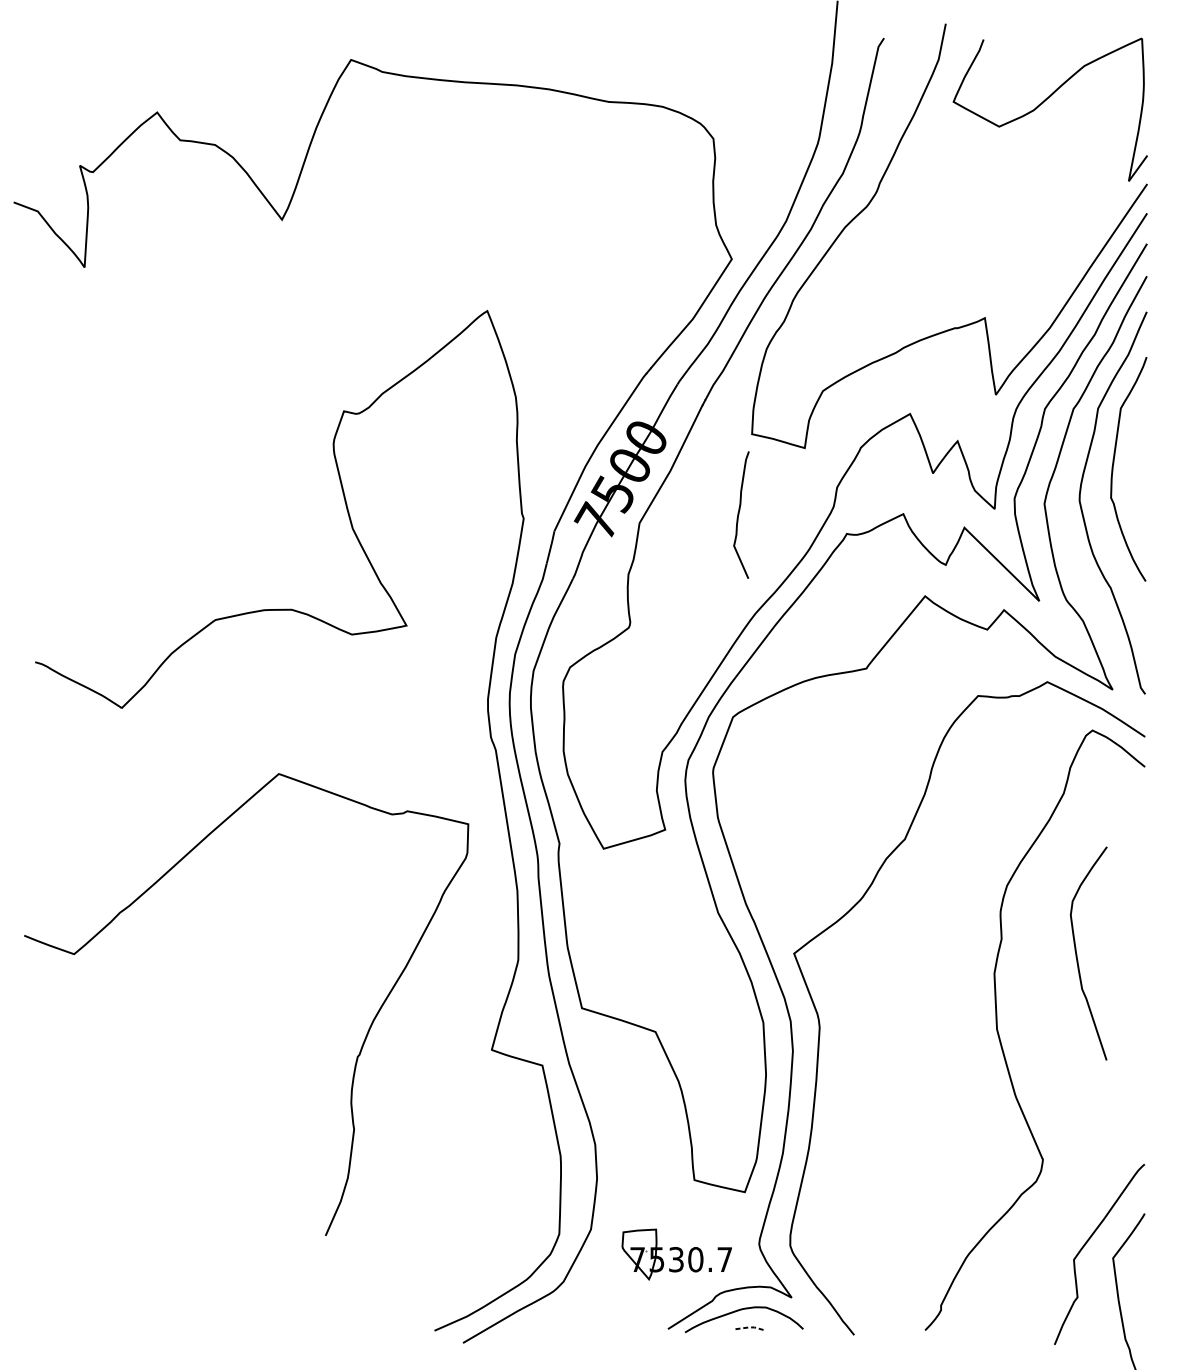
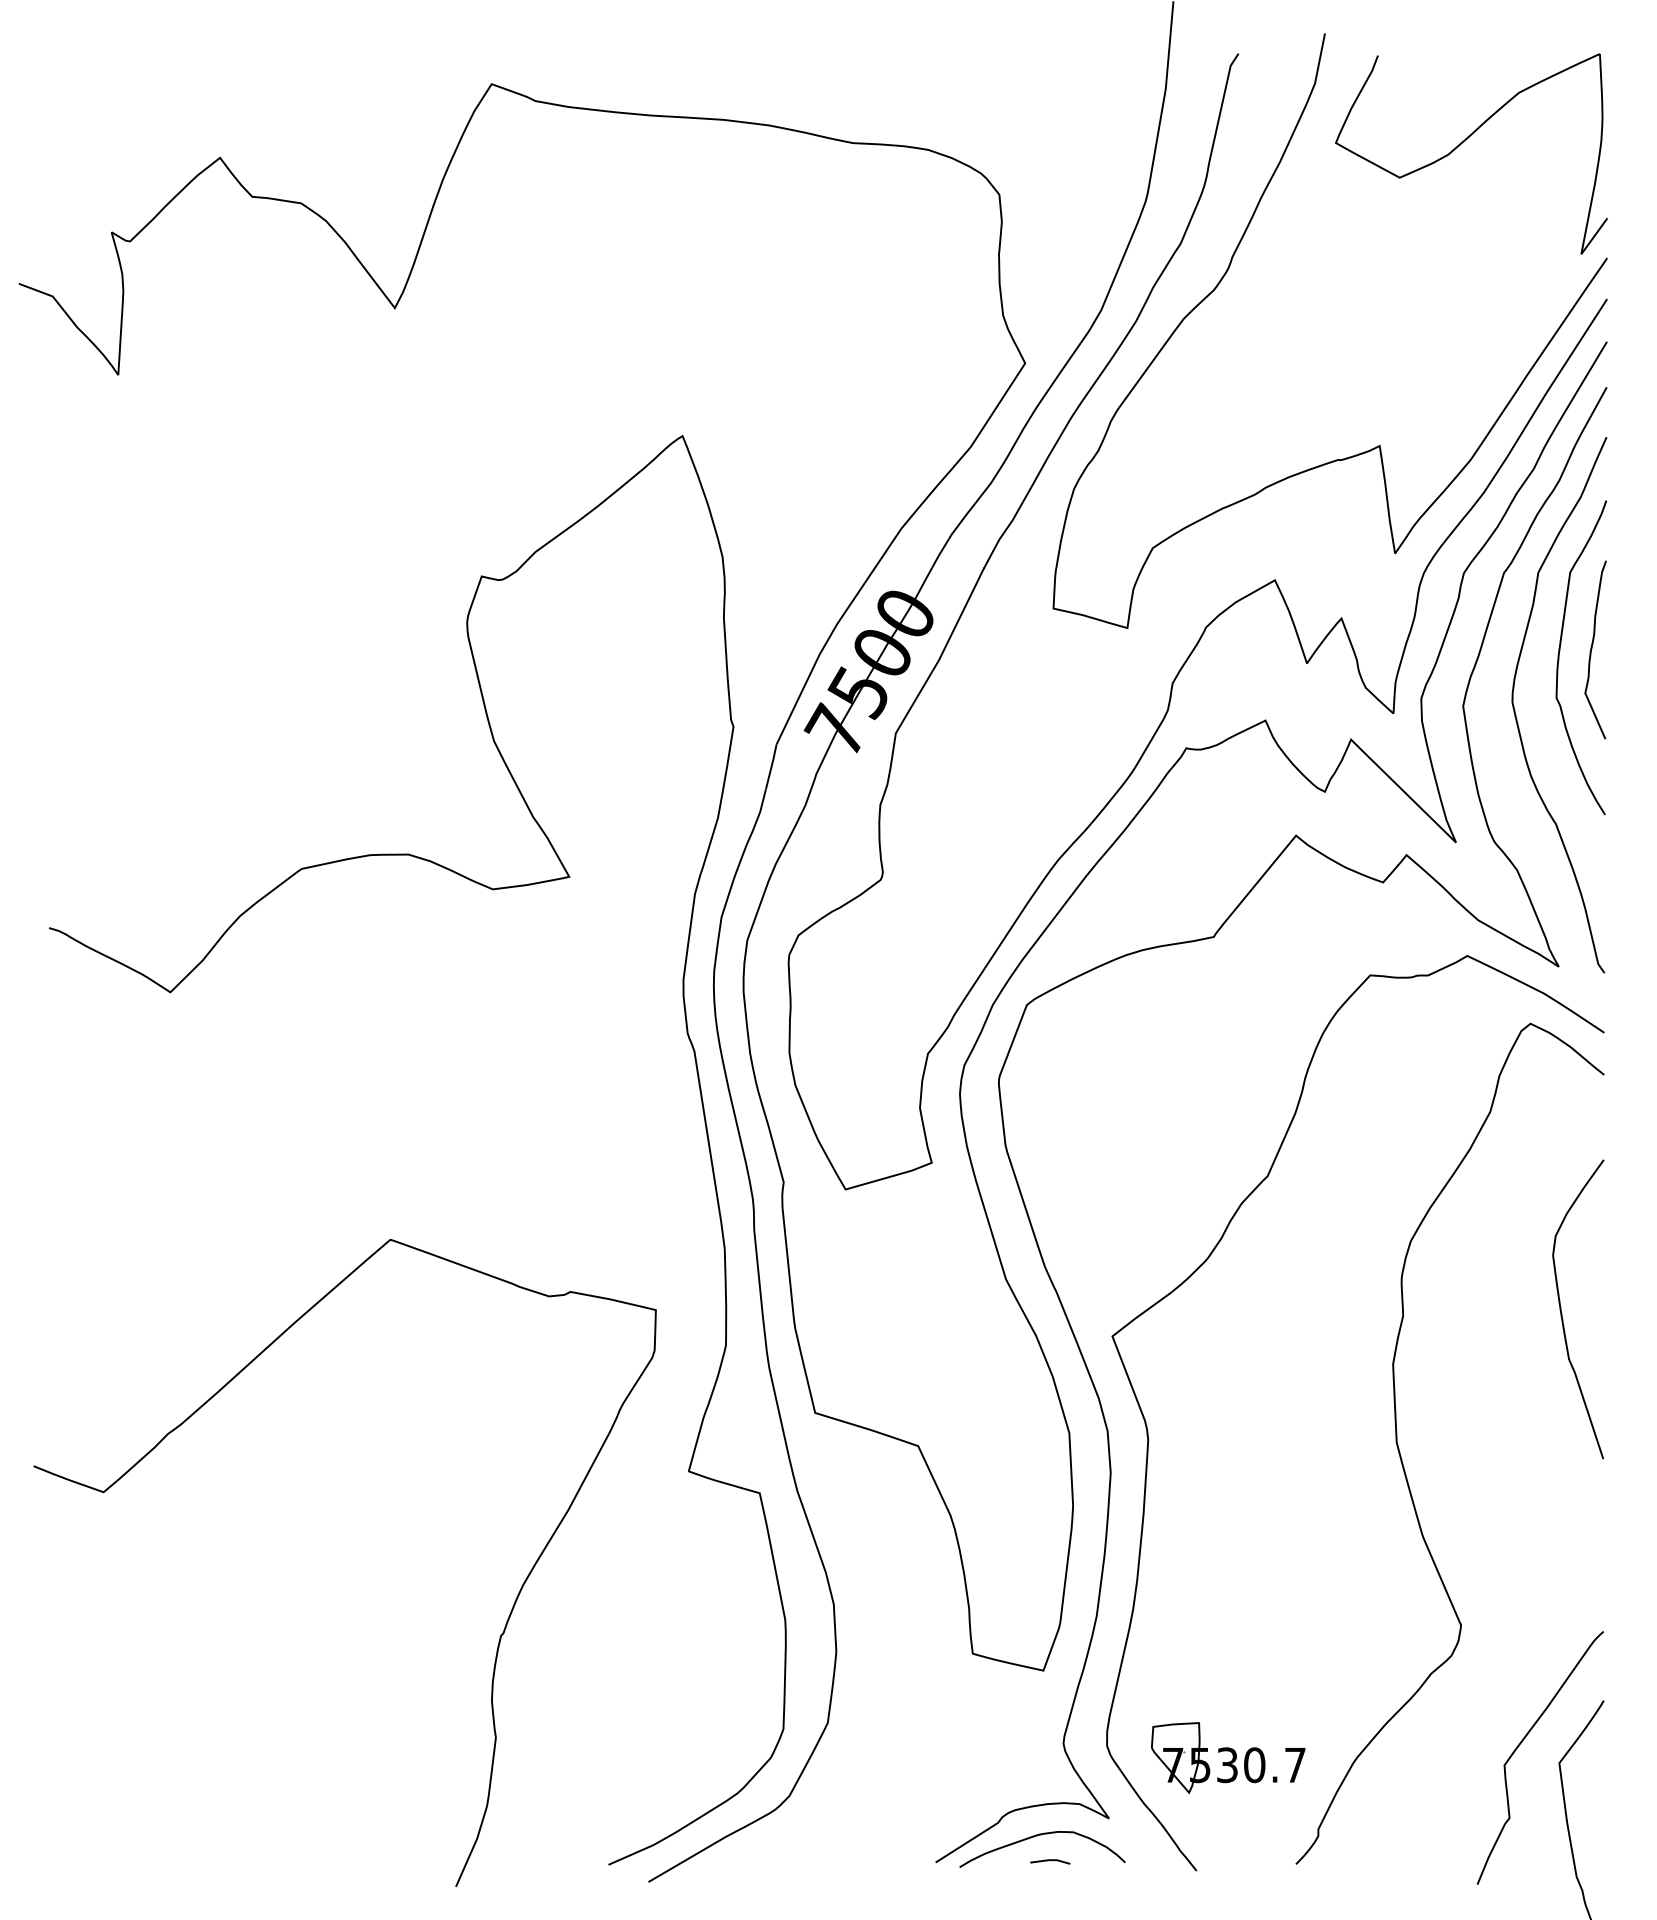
curve: (739, 514) -> (1592, 649), moved
curve: (1077, 956) -> (1562, 1313), moved
curve: (356, 1057) -> (499, 1637), moved
part: (677, 1254) -> (1228, 1758), moved
line: (749, 1327) -> (1050, 1860), dashed -> solid

